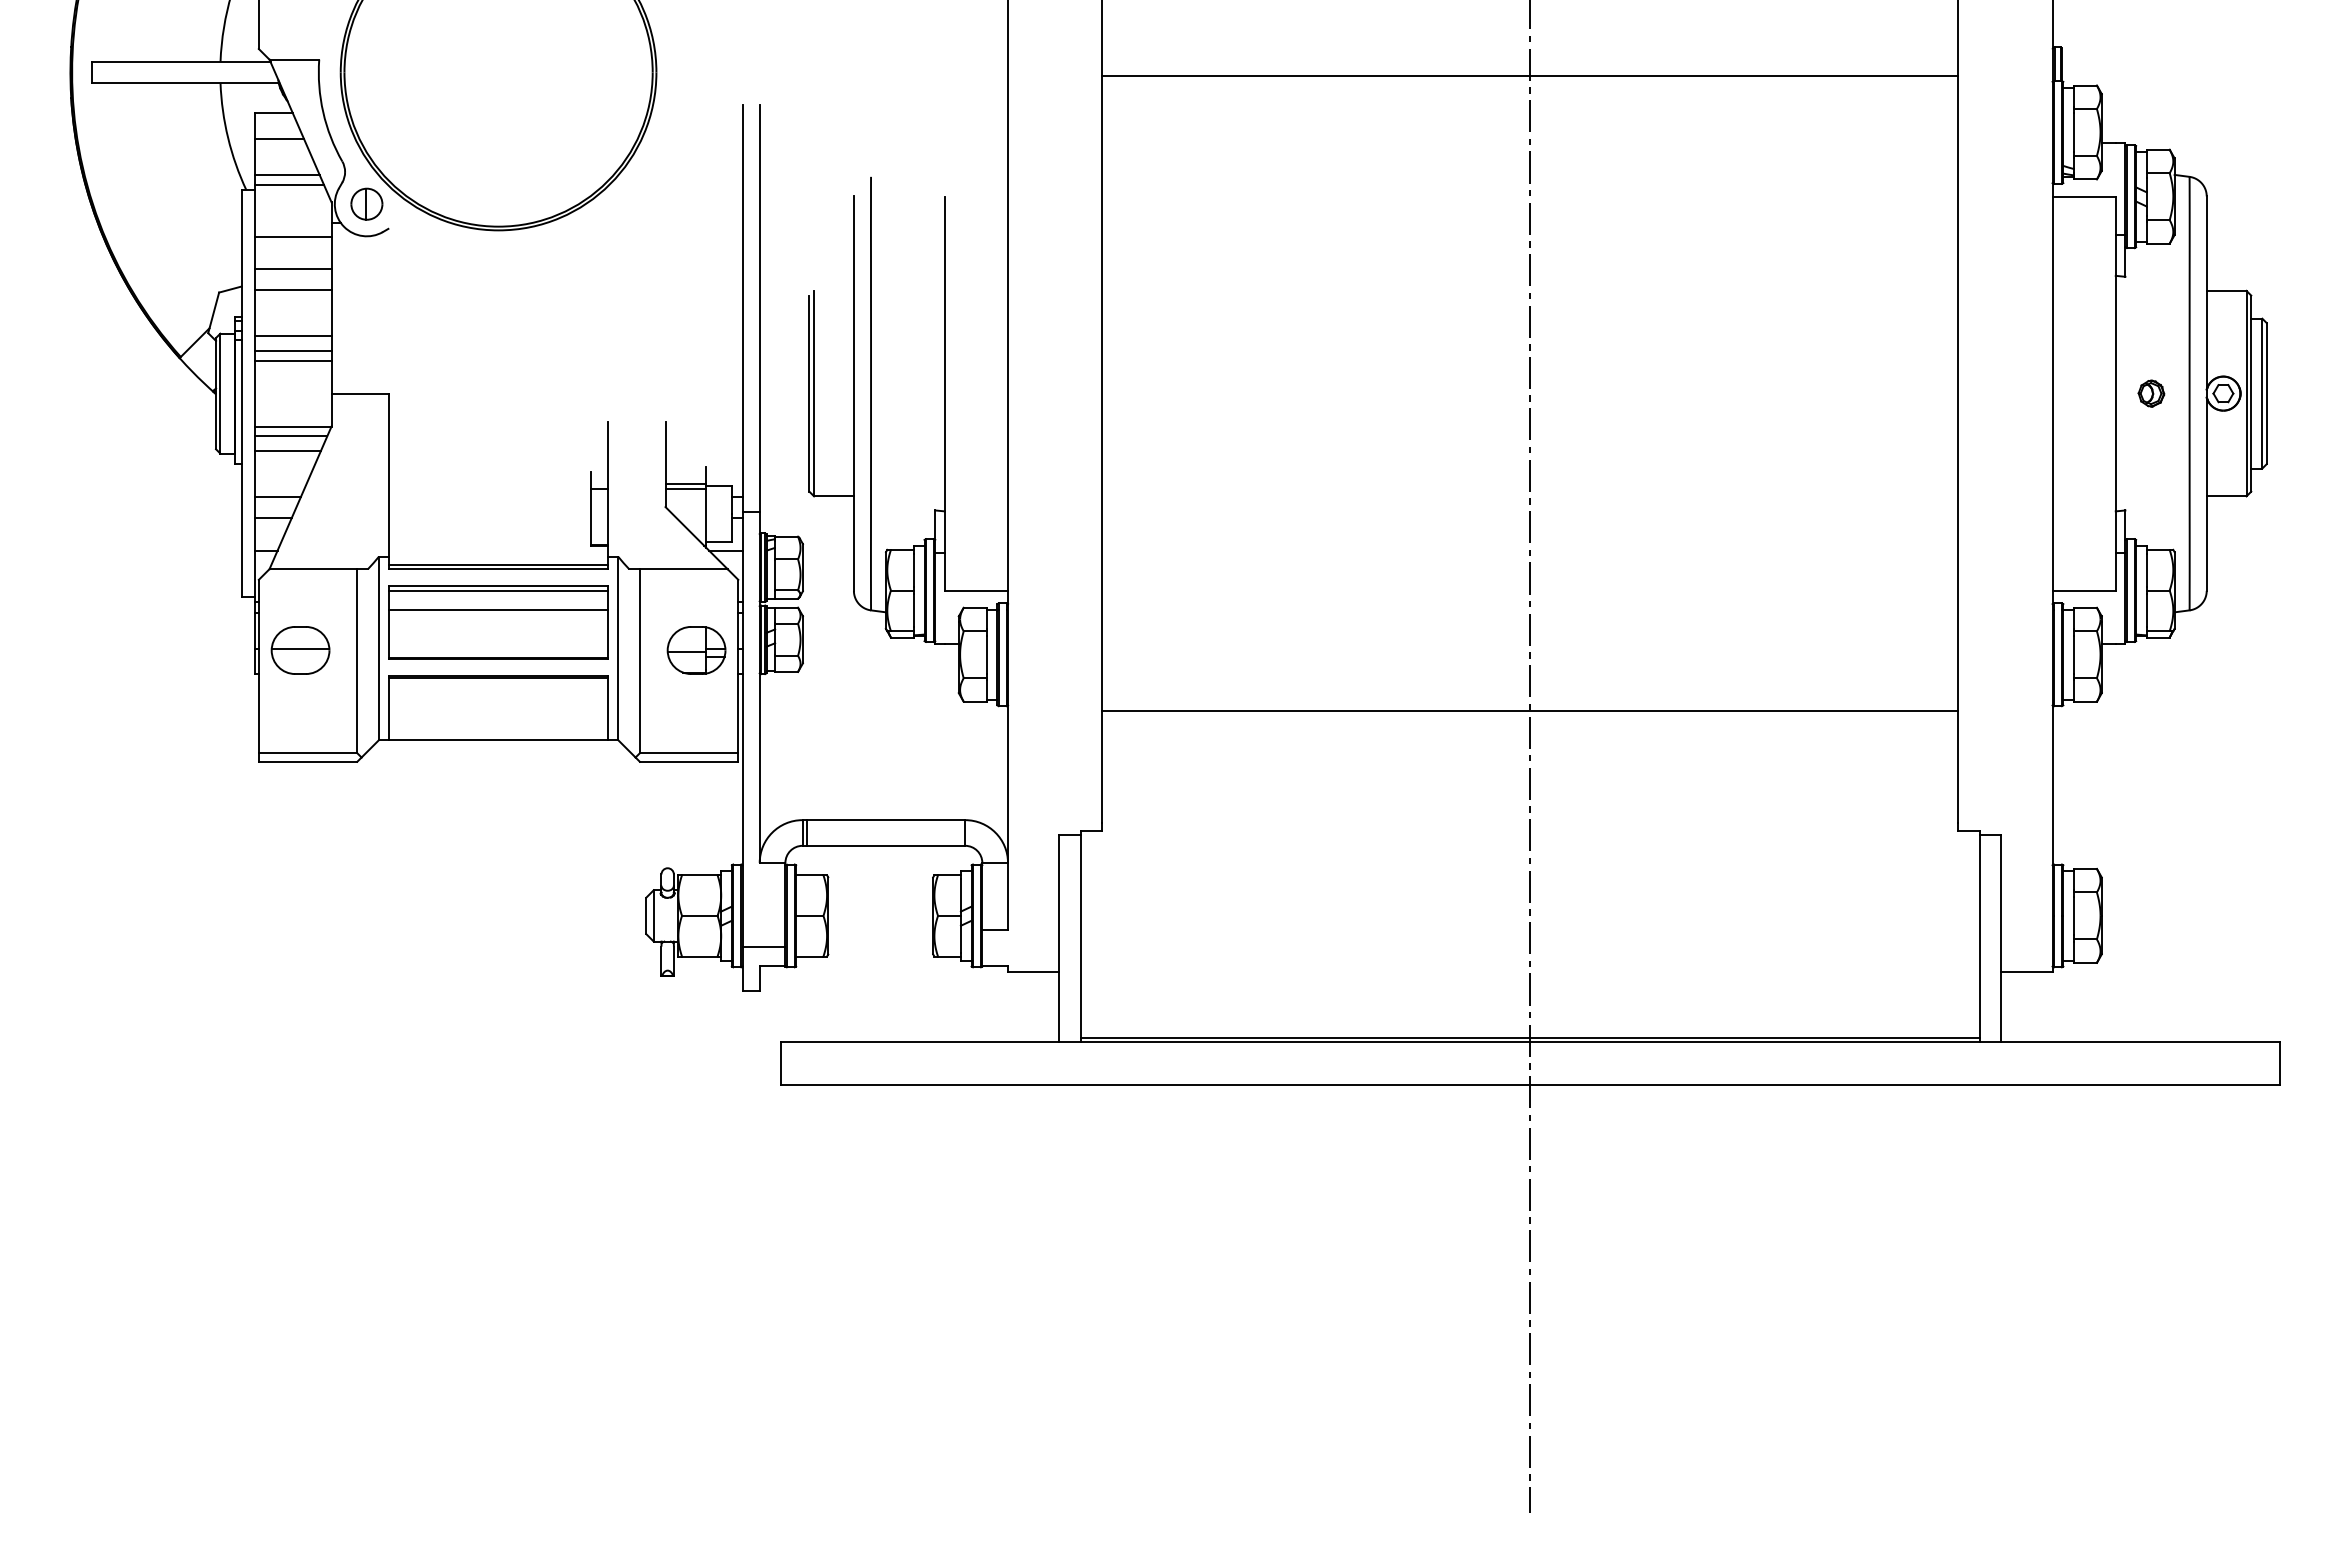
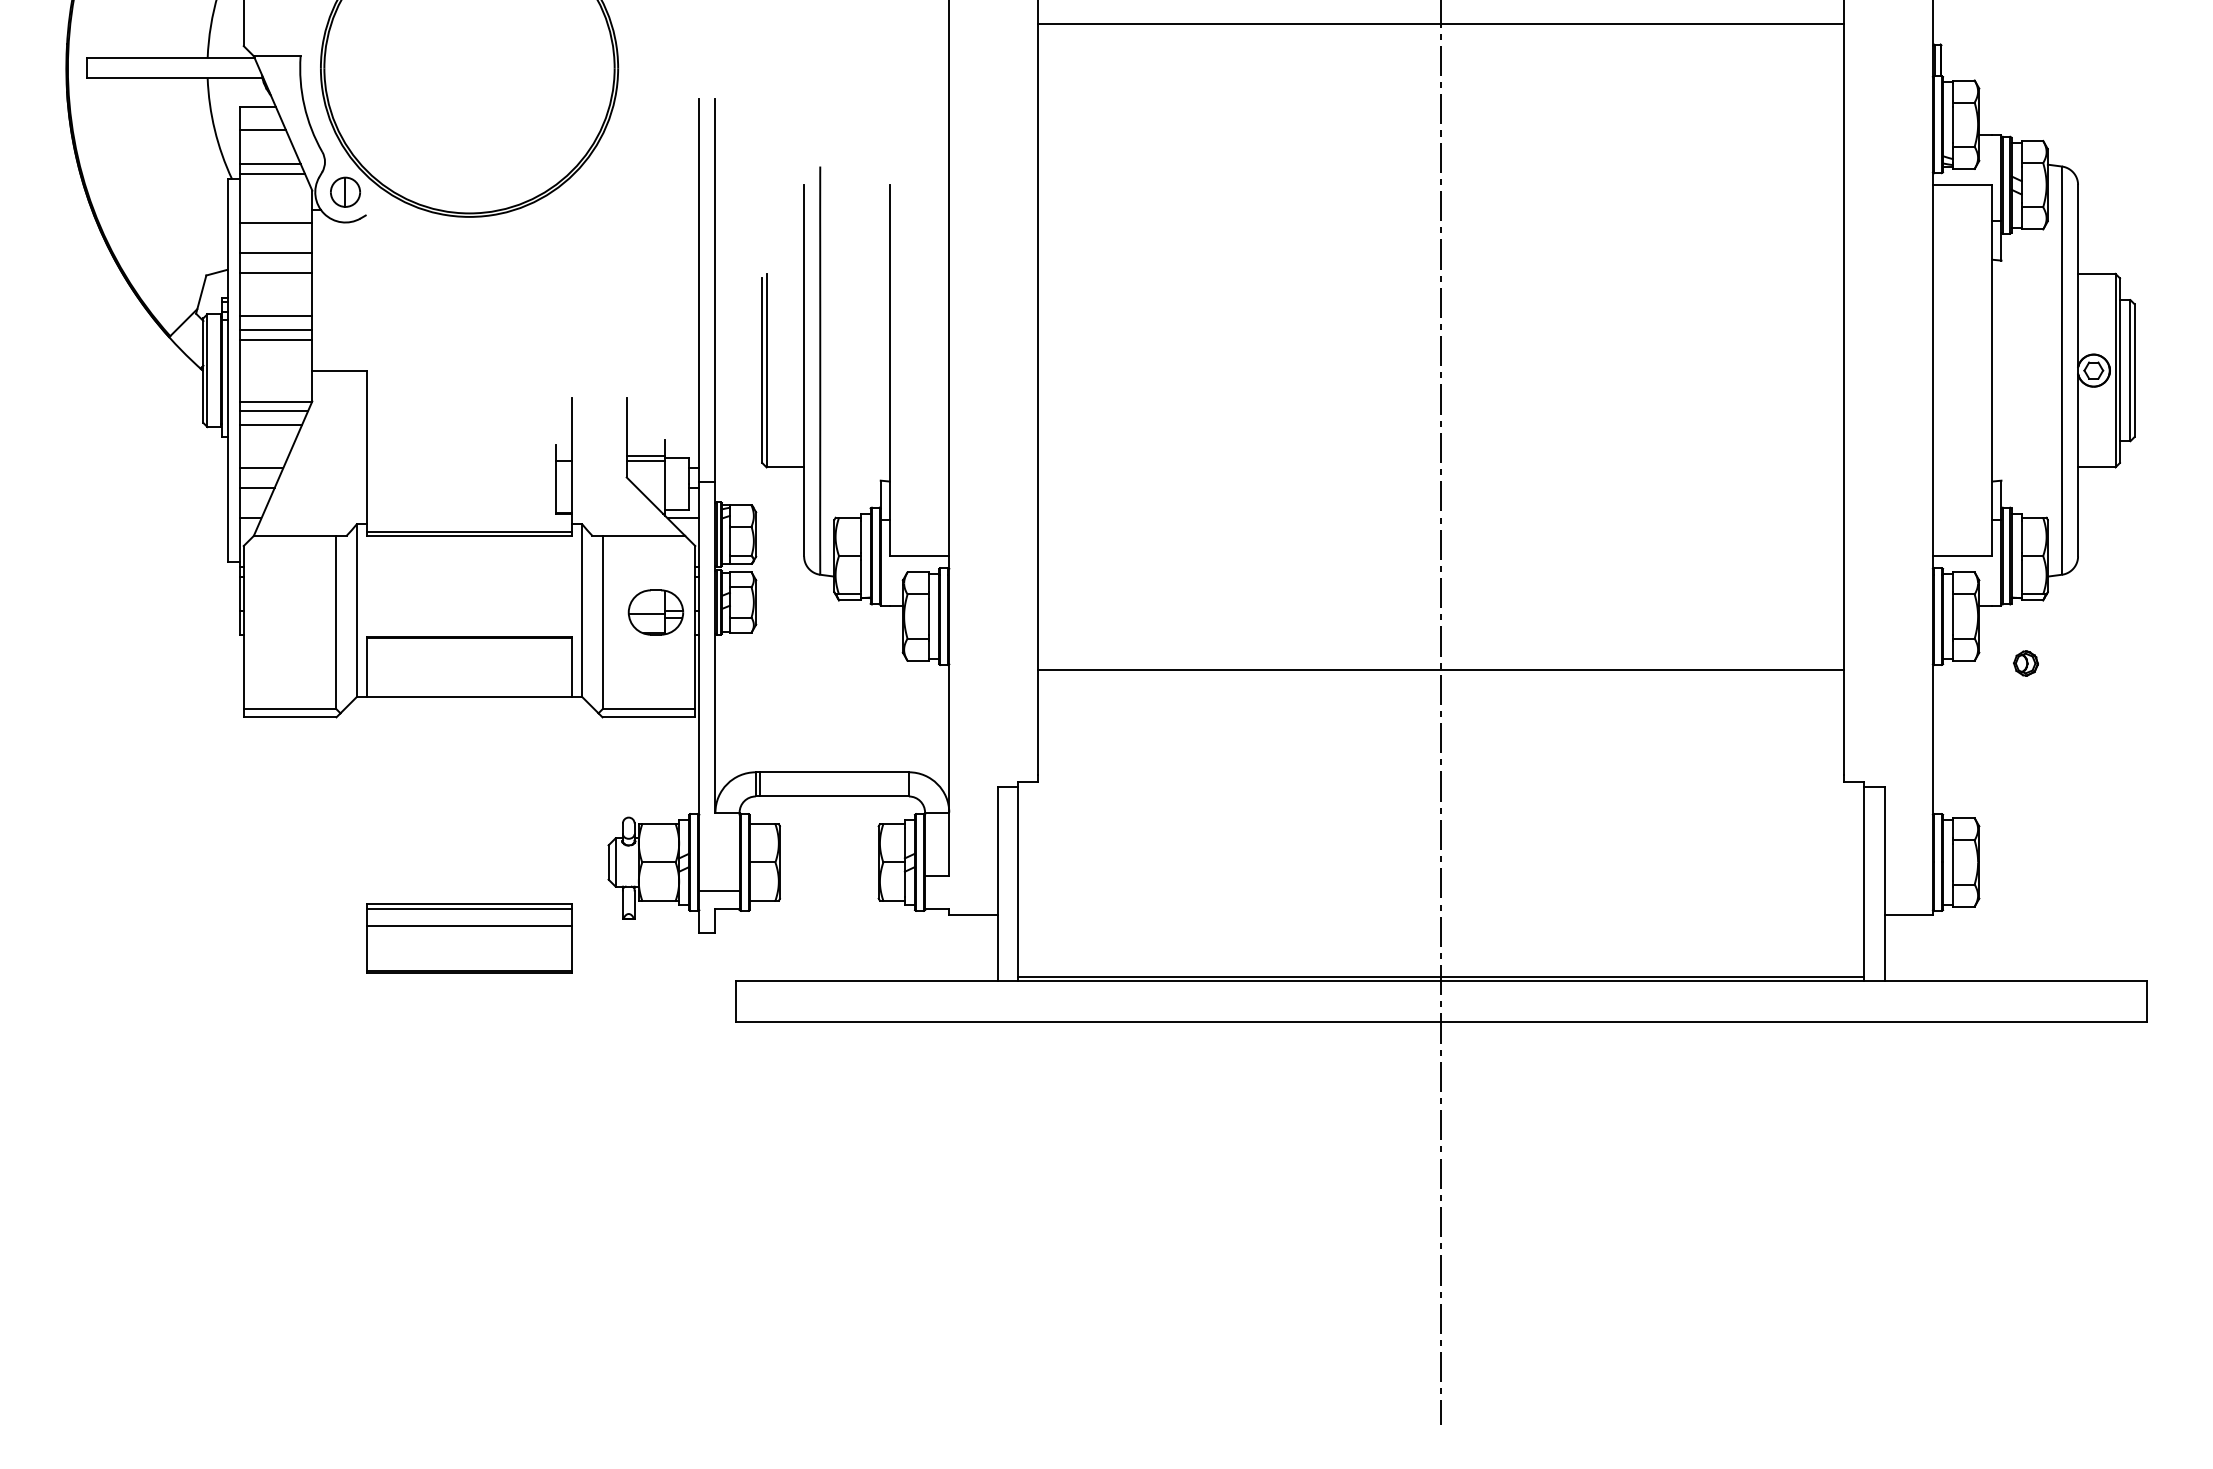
line: (1530, 76) -> (1441, 23), moved
part: (2151, 393) -> (2026, 663), moved
part: (498, 622) -> (469, 938), moved
part: (300, 650) -> (282, 612), removed

